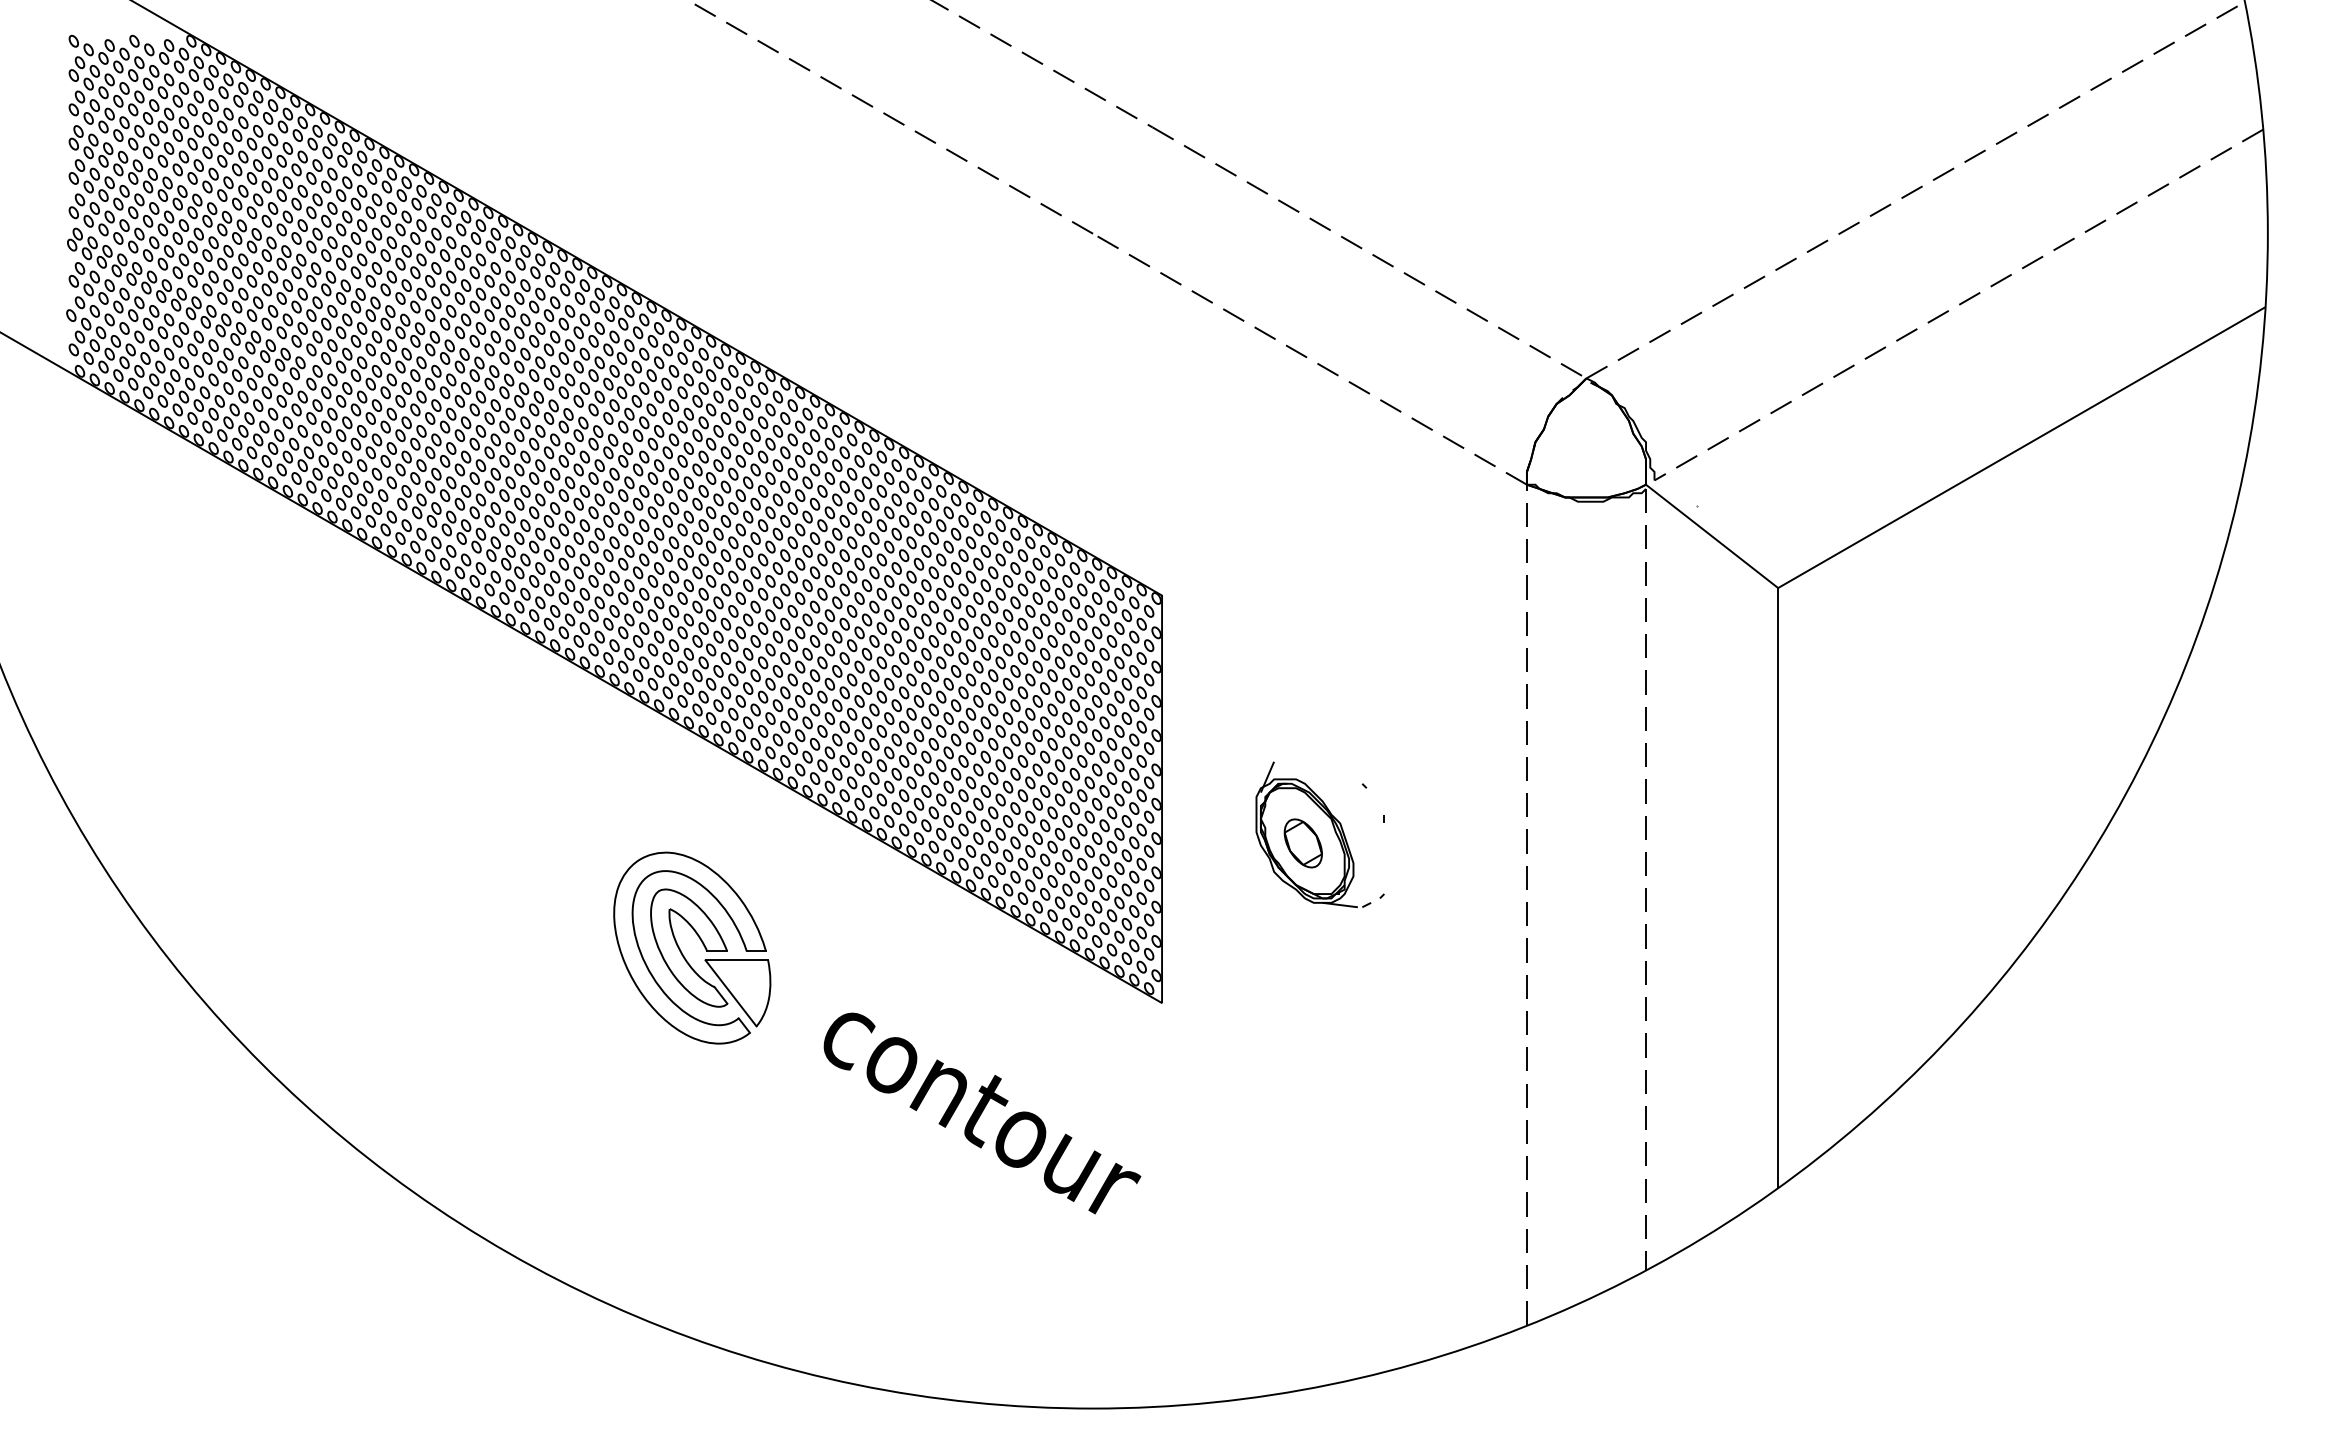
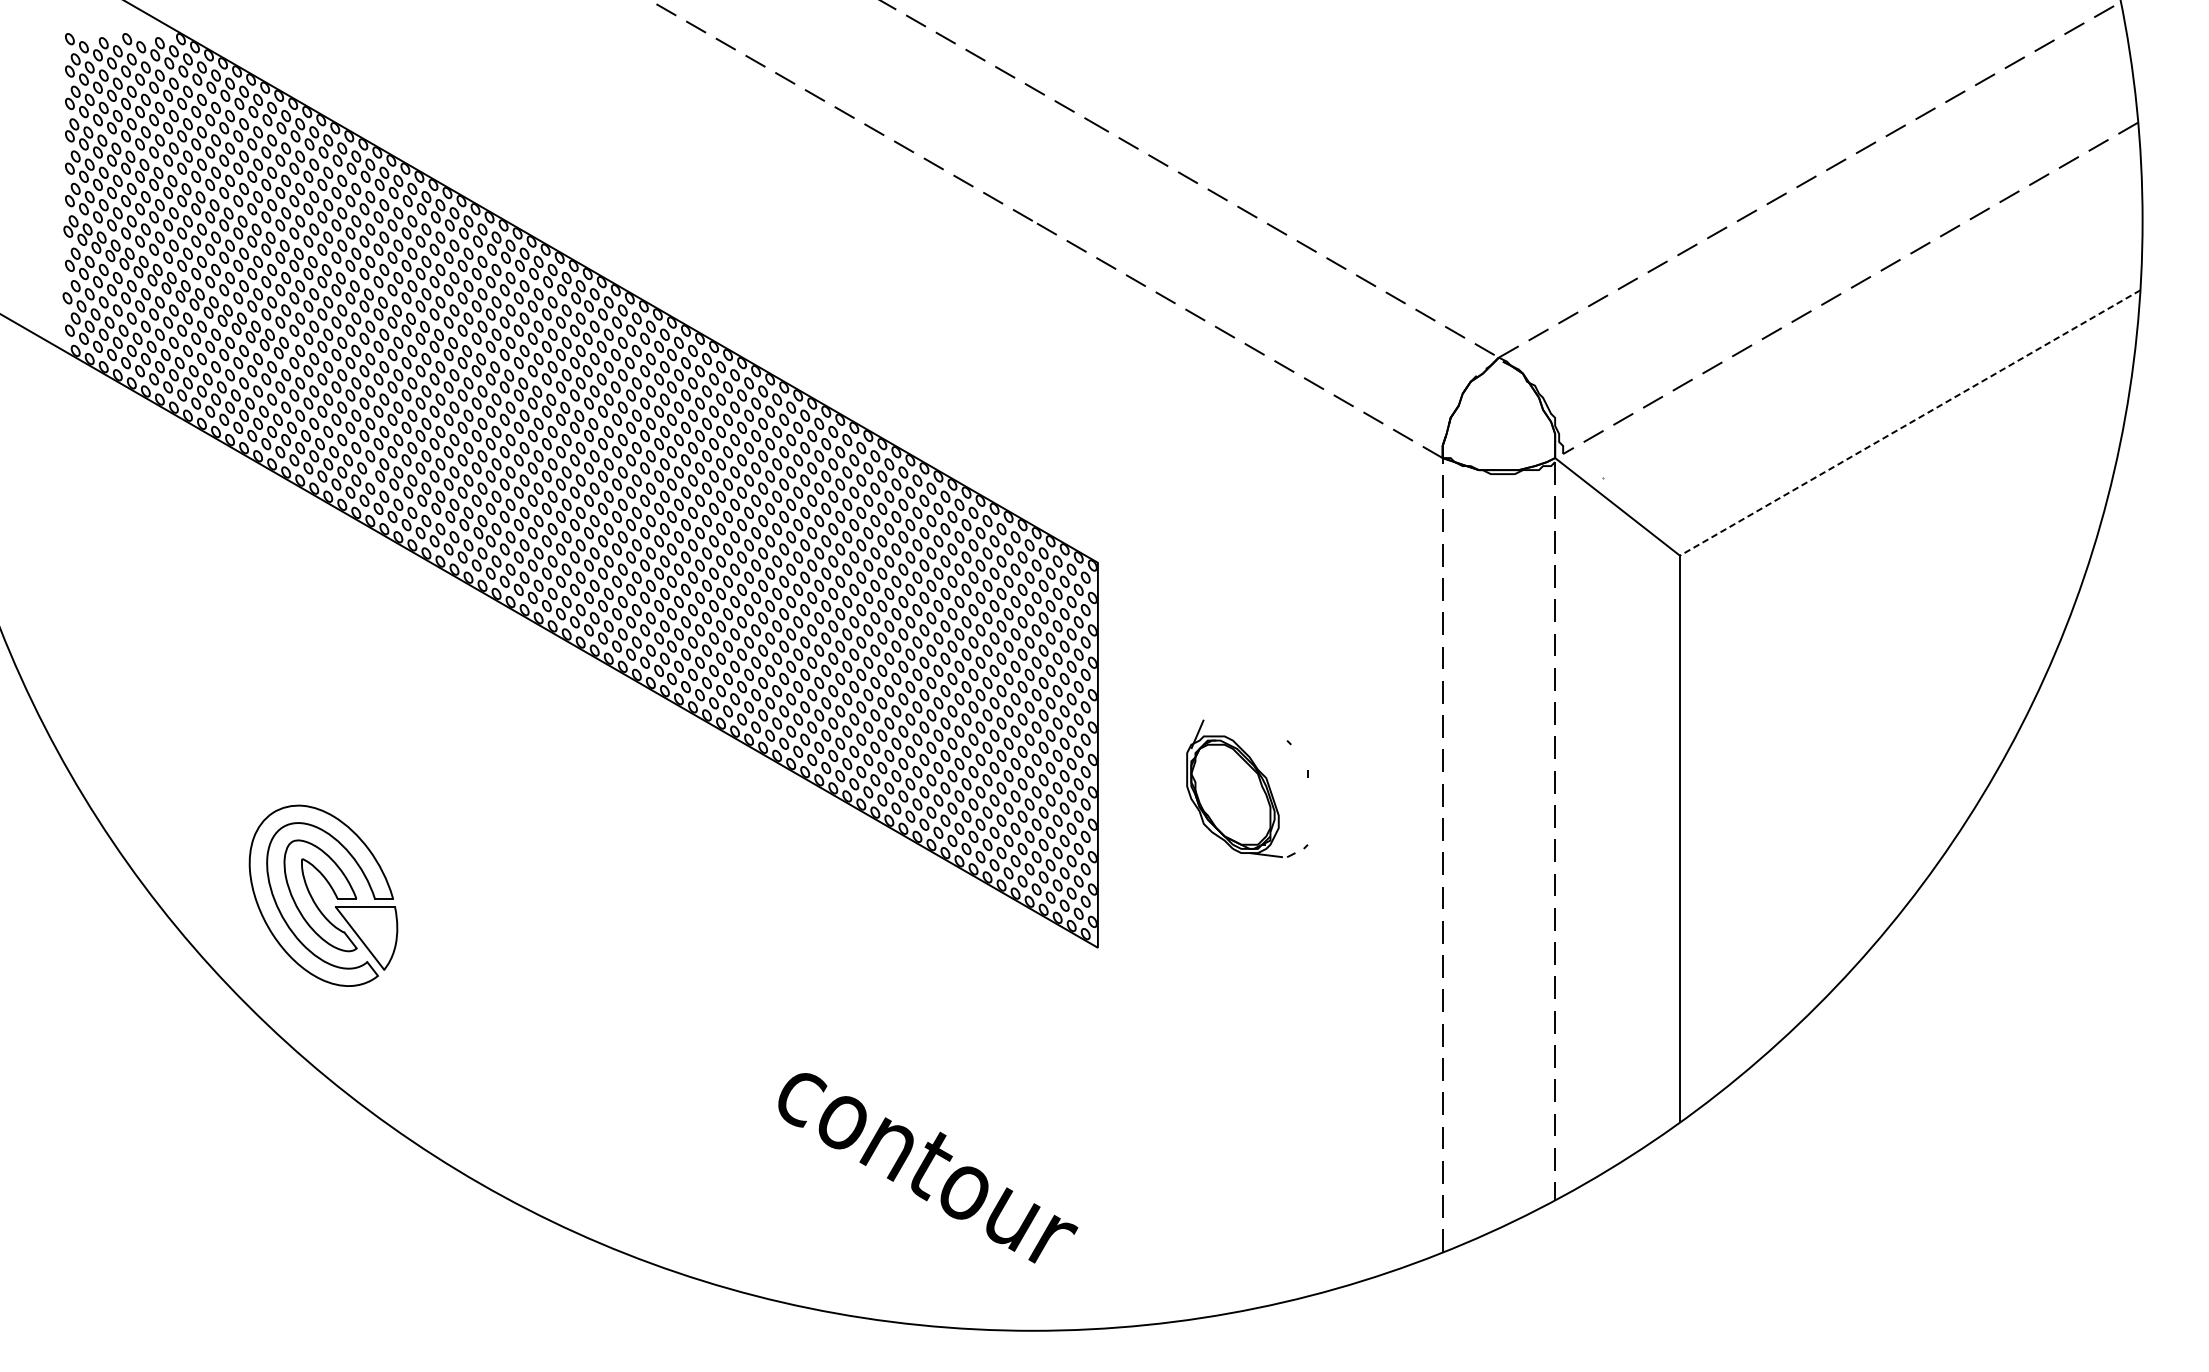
line: (2021, 447) -> (1909, 422), solid -> dashed
part: (1302, 843) -> (1230, 797), removed
part: (701, 942) -> (332, 890), moved
text: (982, 1113) -> (928, 1168), moved

